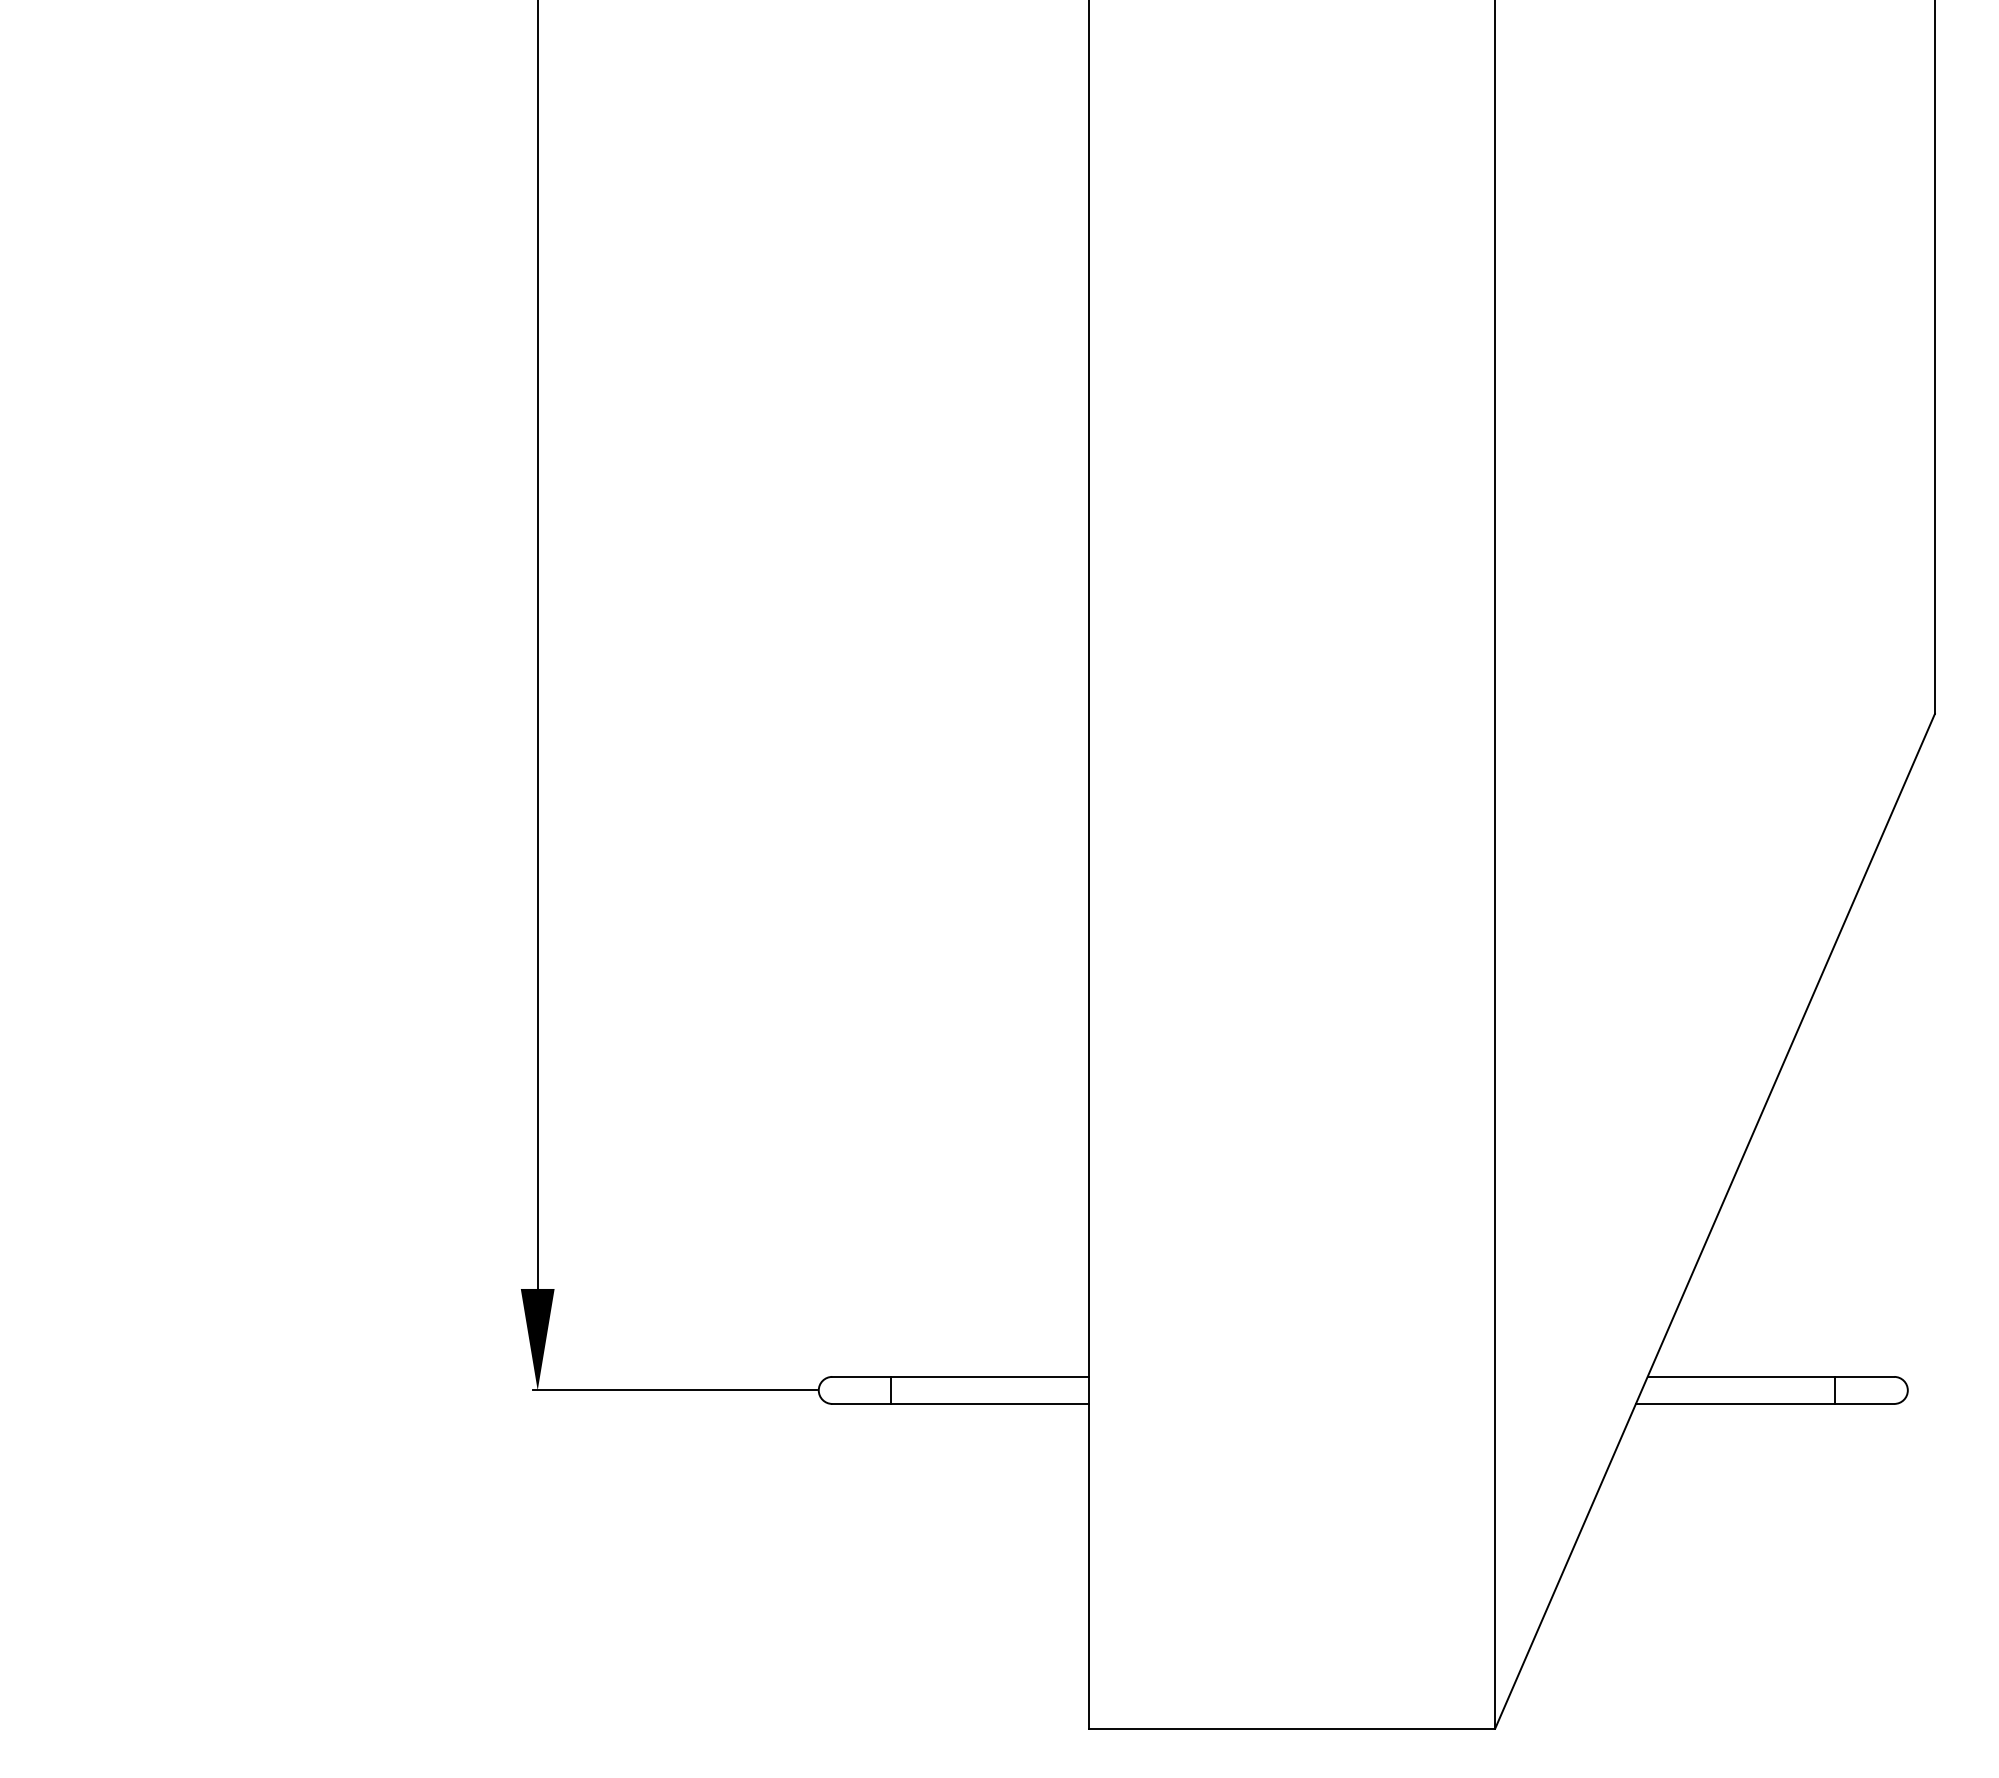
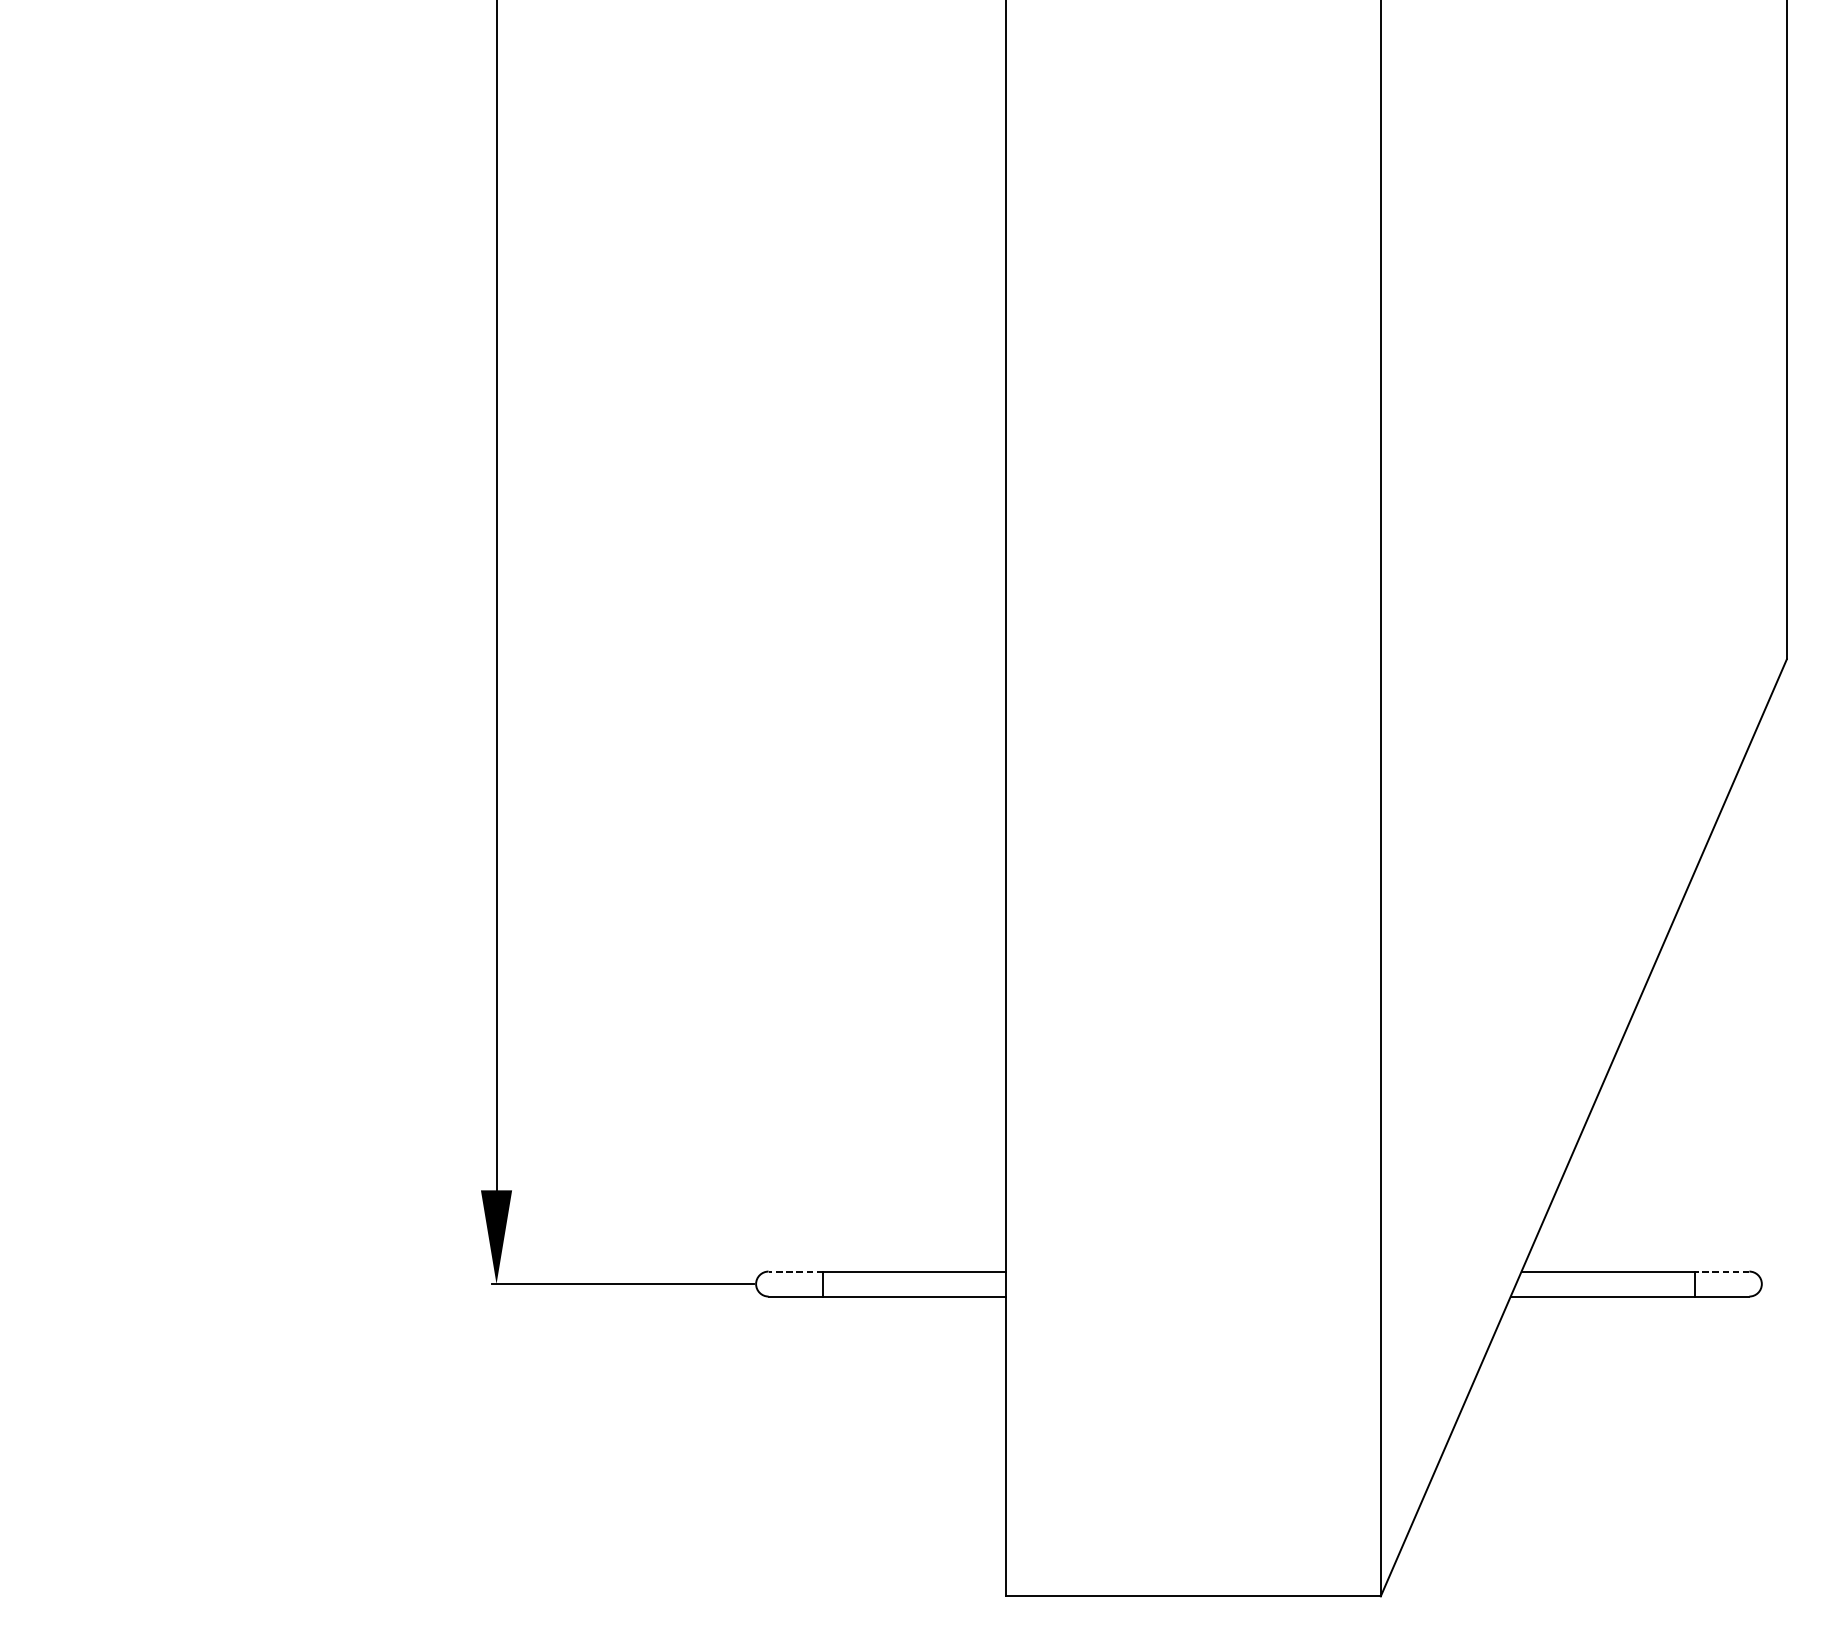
line: (861, 1376) -> (795, 1271), solid -> dashed
line: (1864, 1376) -> (1721, 1271), solid -> dashed

